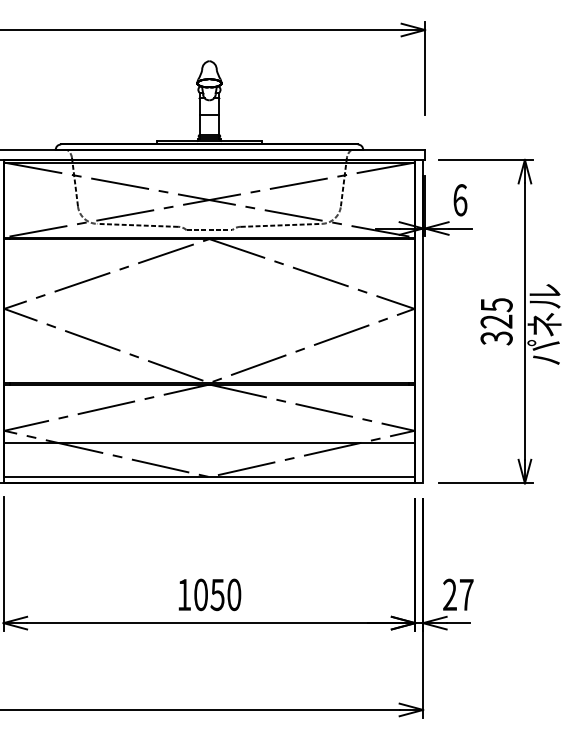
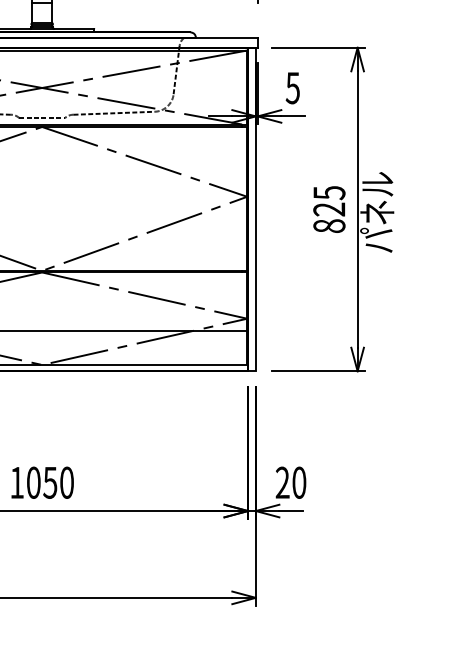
text: (460, 200) -> (293, 88), 6 -> 5
text: (496, 338) -> (329, 226), 325 -> 825
text: (466, 594) -> (299, 482), 27 -> 20

